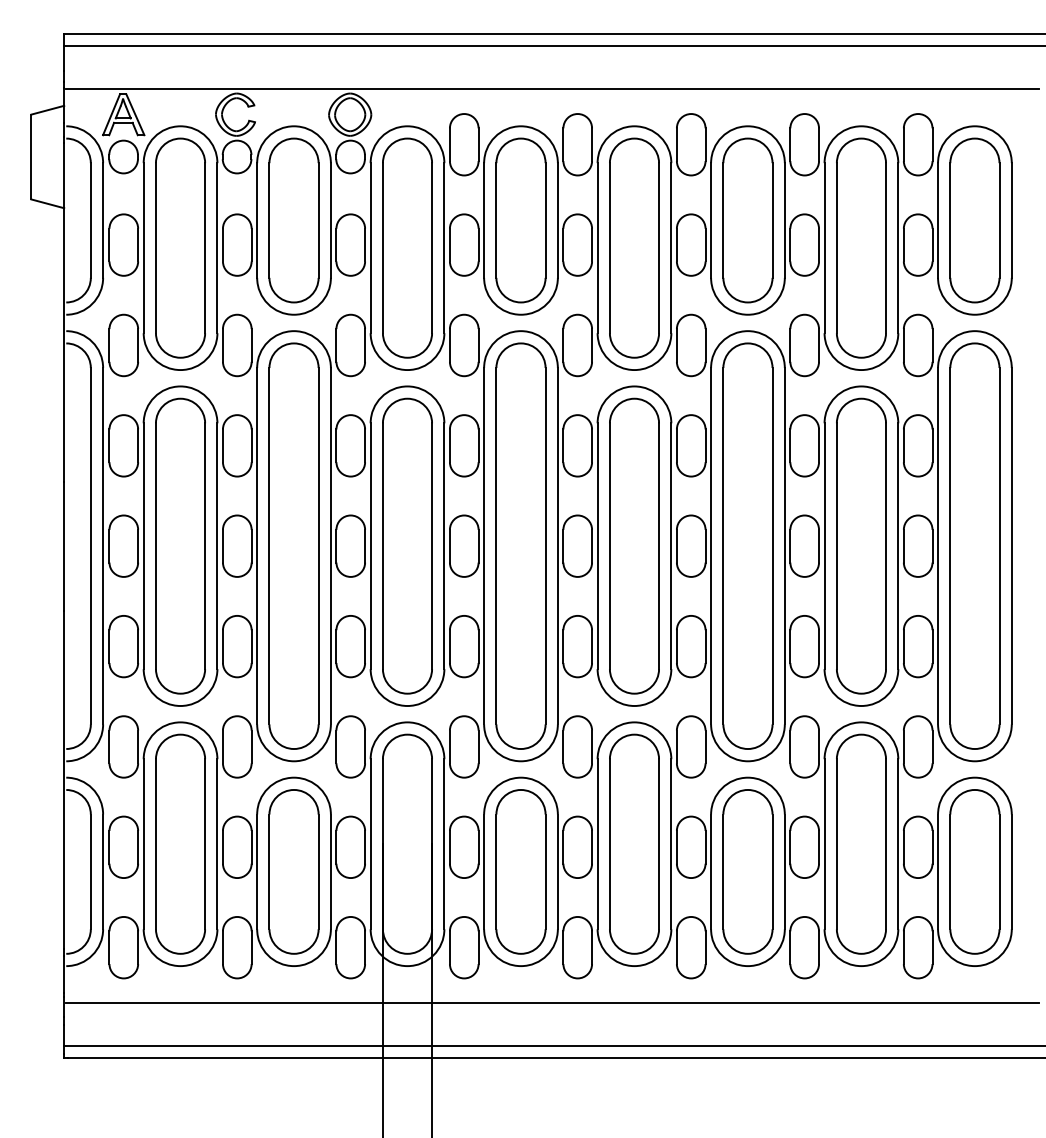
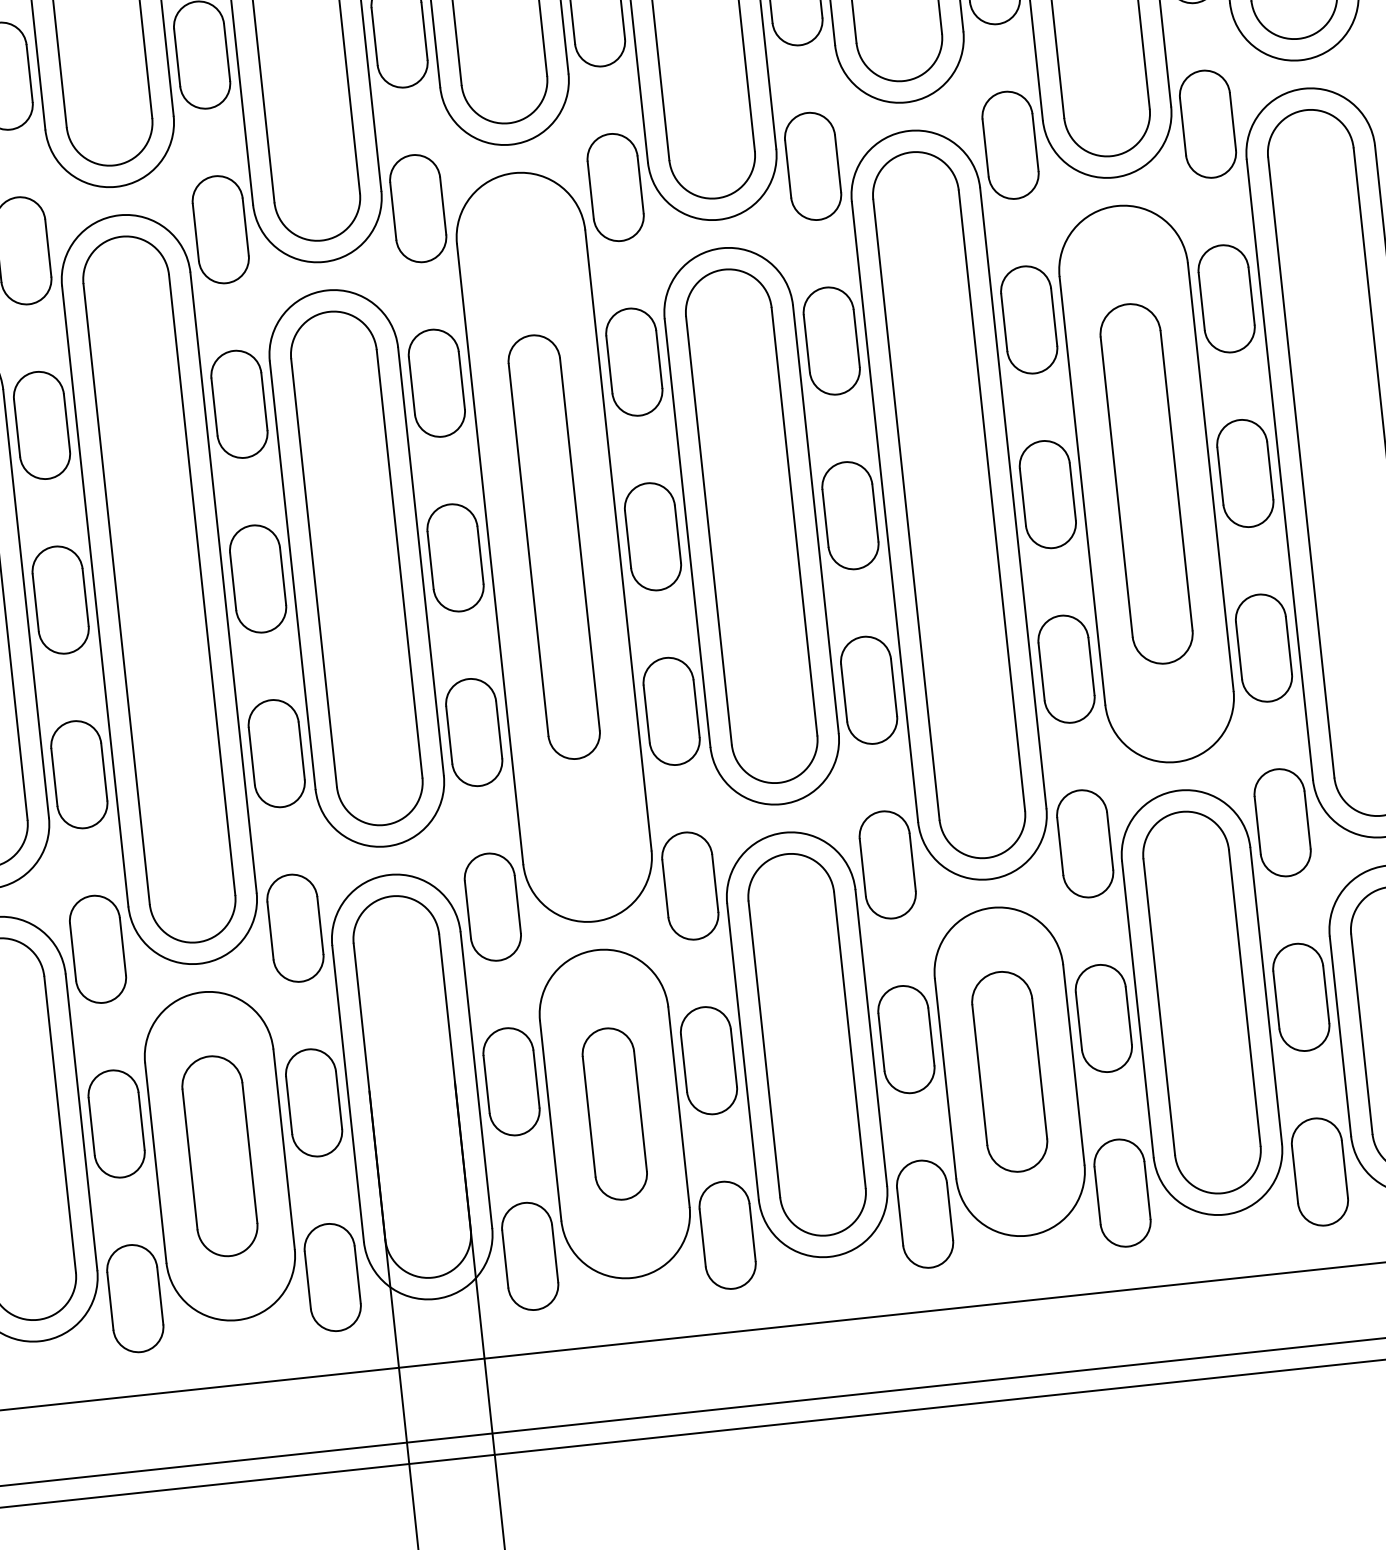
part: (520, 545) -> (553, 546), size x0.6
part: (861, 545) -> (1146, 482), size x0.7
part: (293, 871) -> (218, 1155), size x0.7
part: (520, 871) -> (613, 1113), size x0.6
part: (747, 871) -> (1008, 1071), size x0.7

